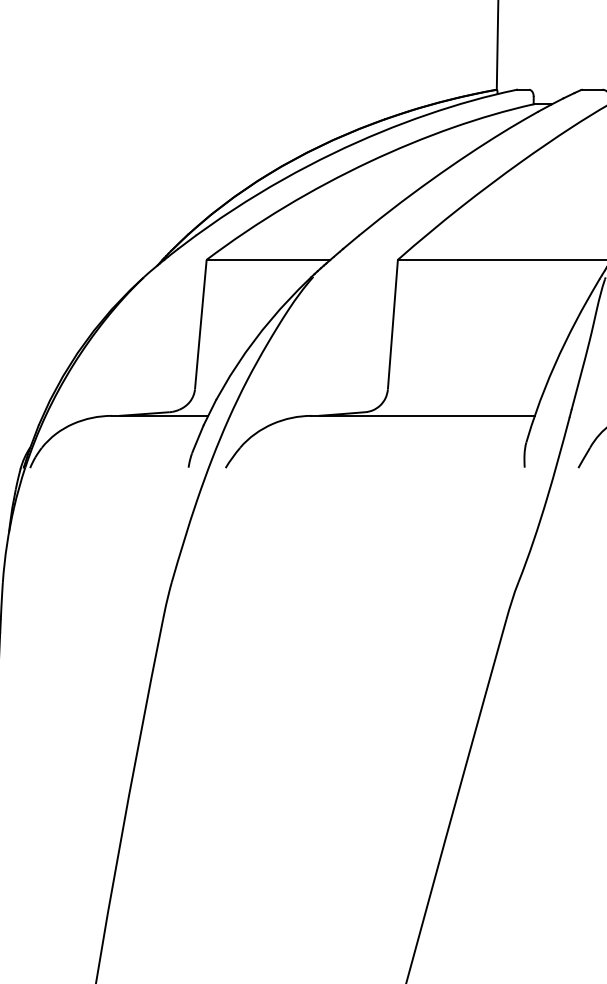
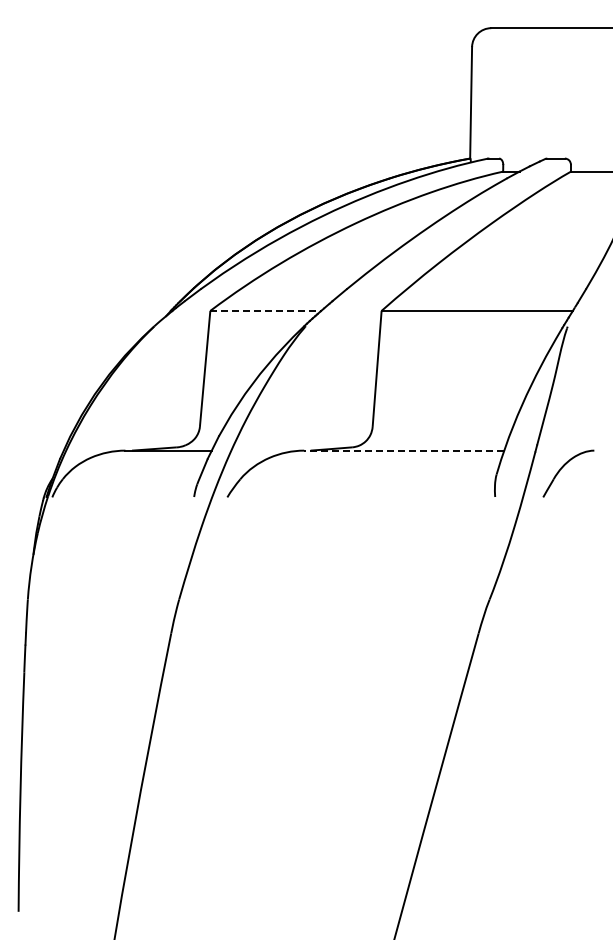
line: (269, 259) -> (266, 310), solid -> dashed
line: (422, 415) -> (403, 450), solid -> dashed

